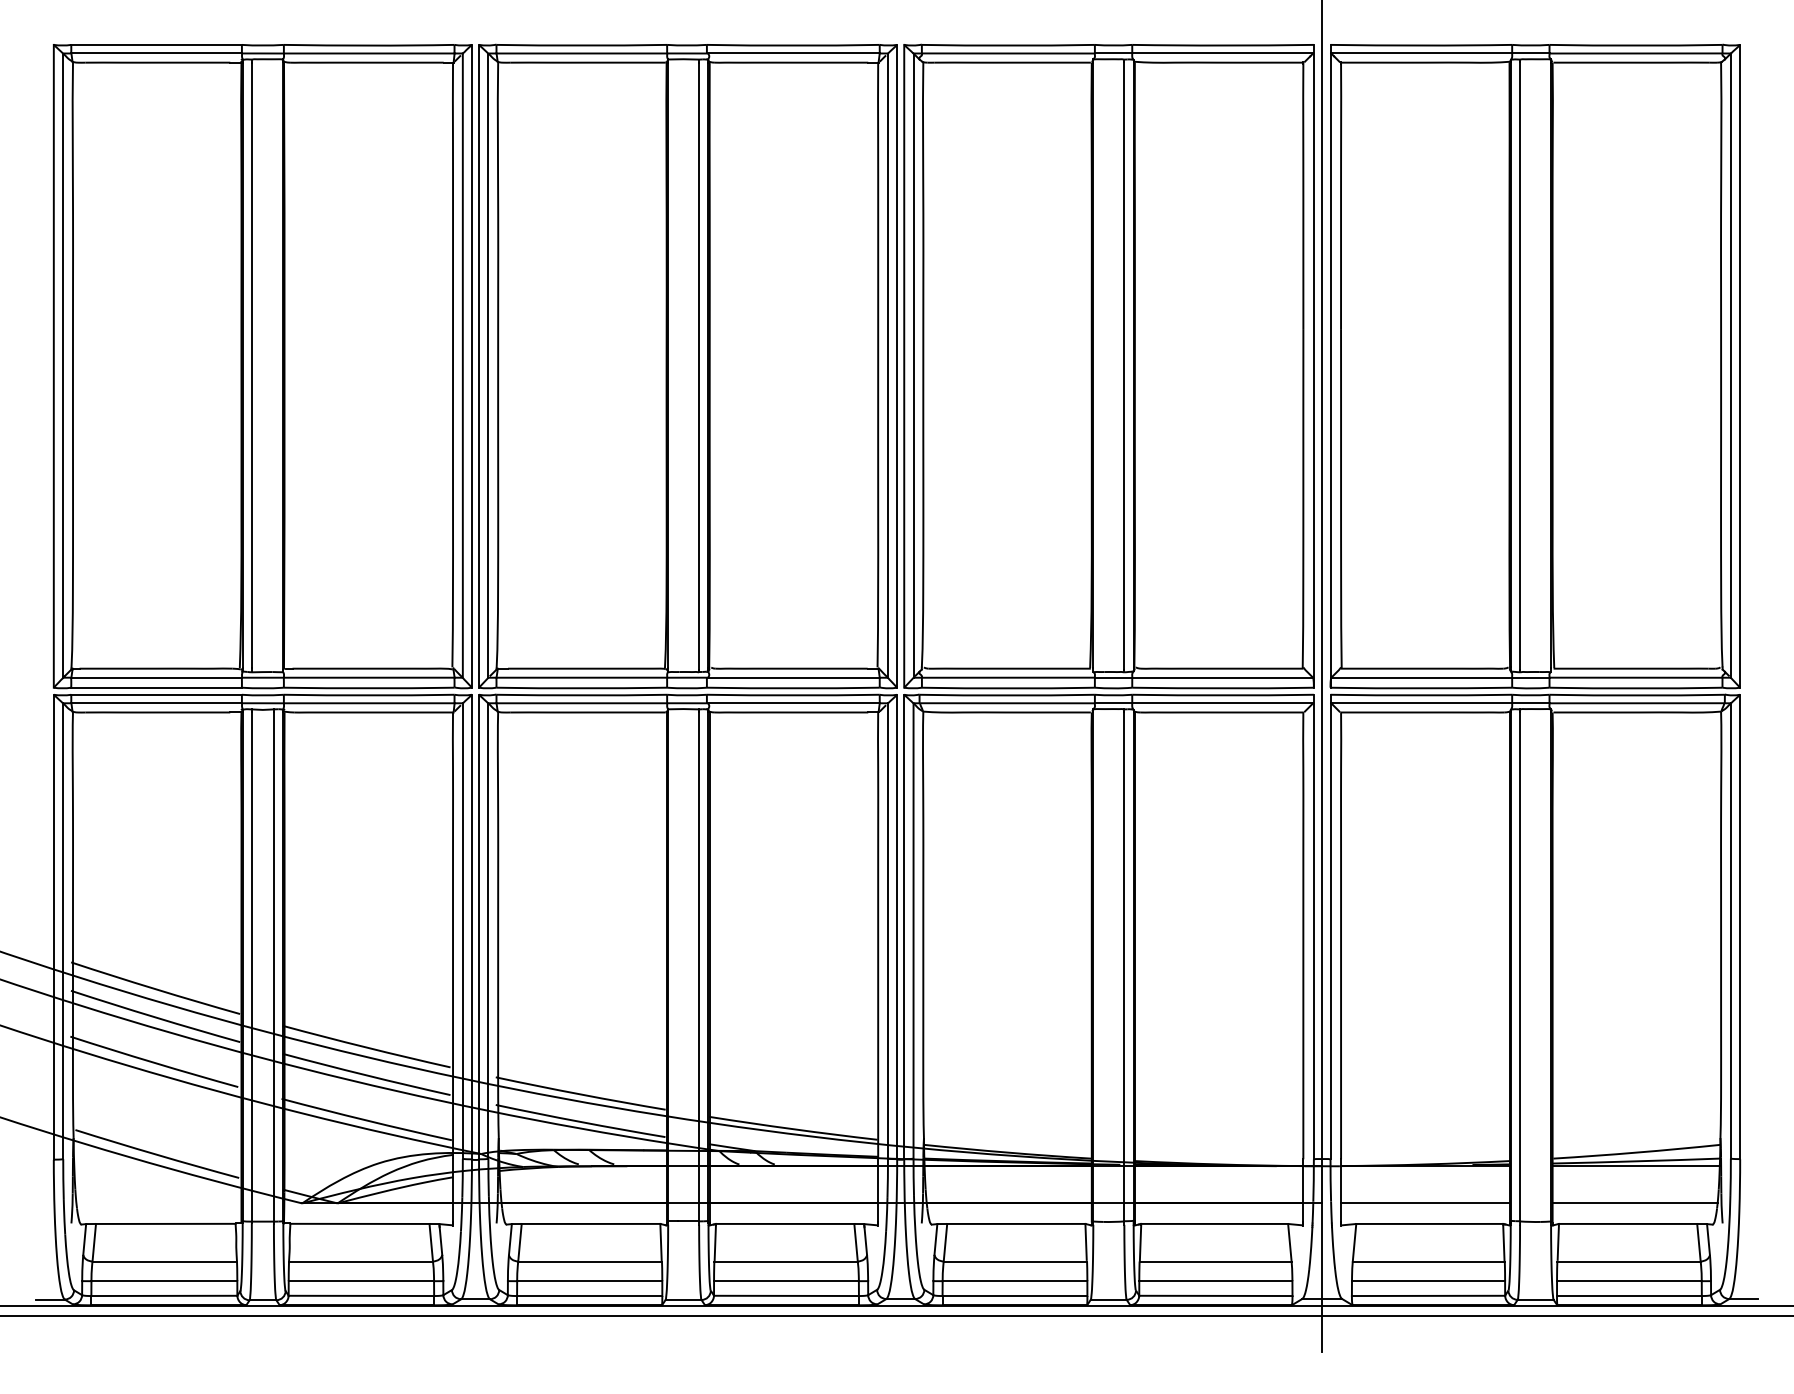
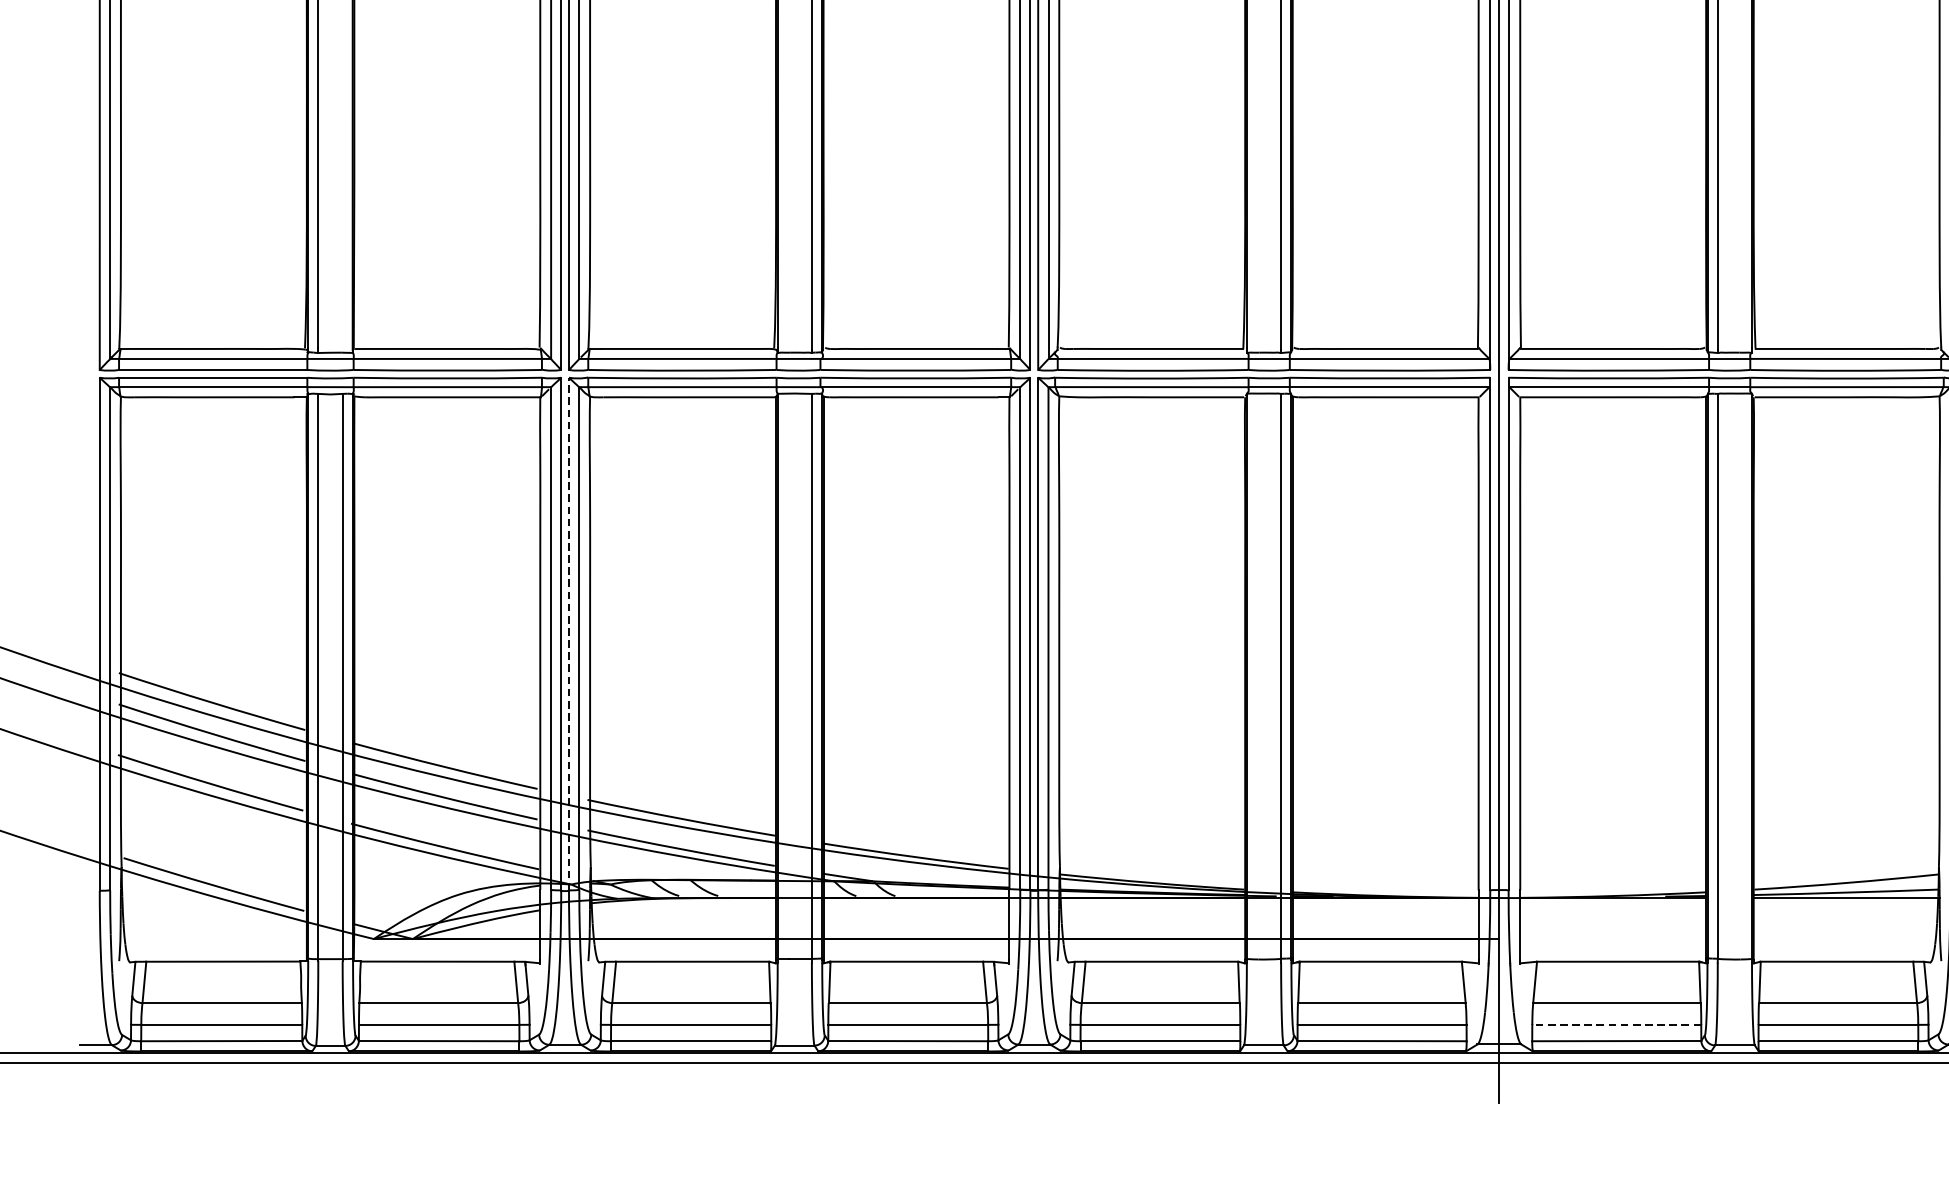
line: (479, 926) -> (569, 633), solid -> dashed
line: (1425, 1203) -> (1613, 939), removed
line: (1634, 1203) -> (1844, 939), removed
line: (1428, 1281) -> (1616, 1025), solid -> dashed

